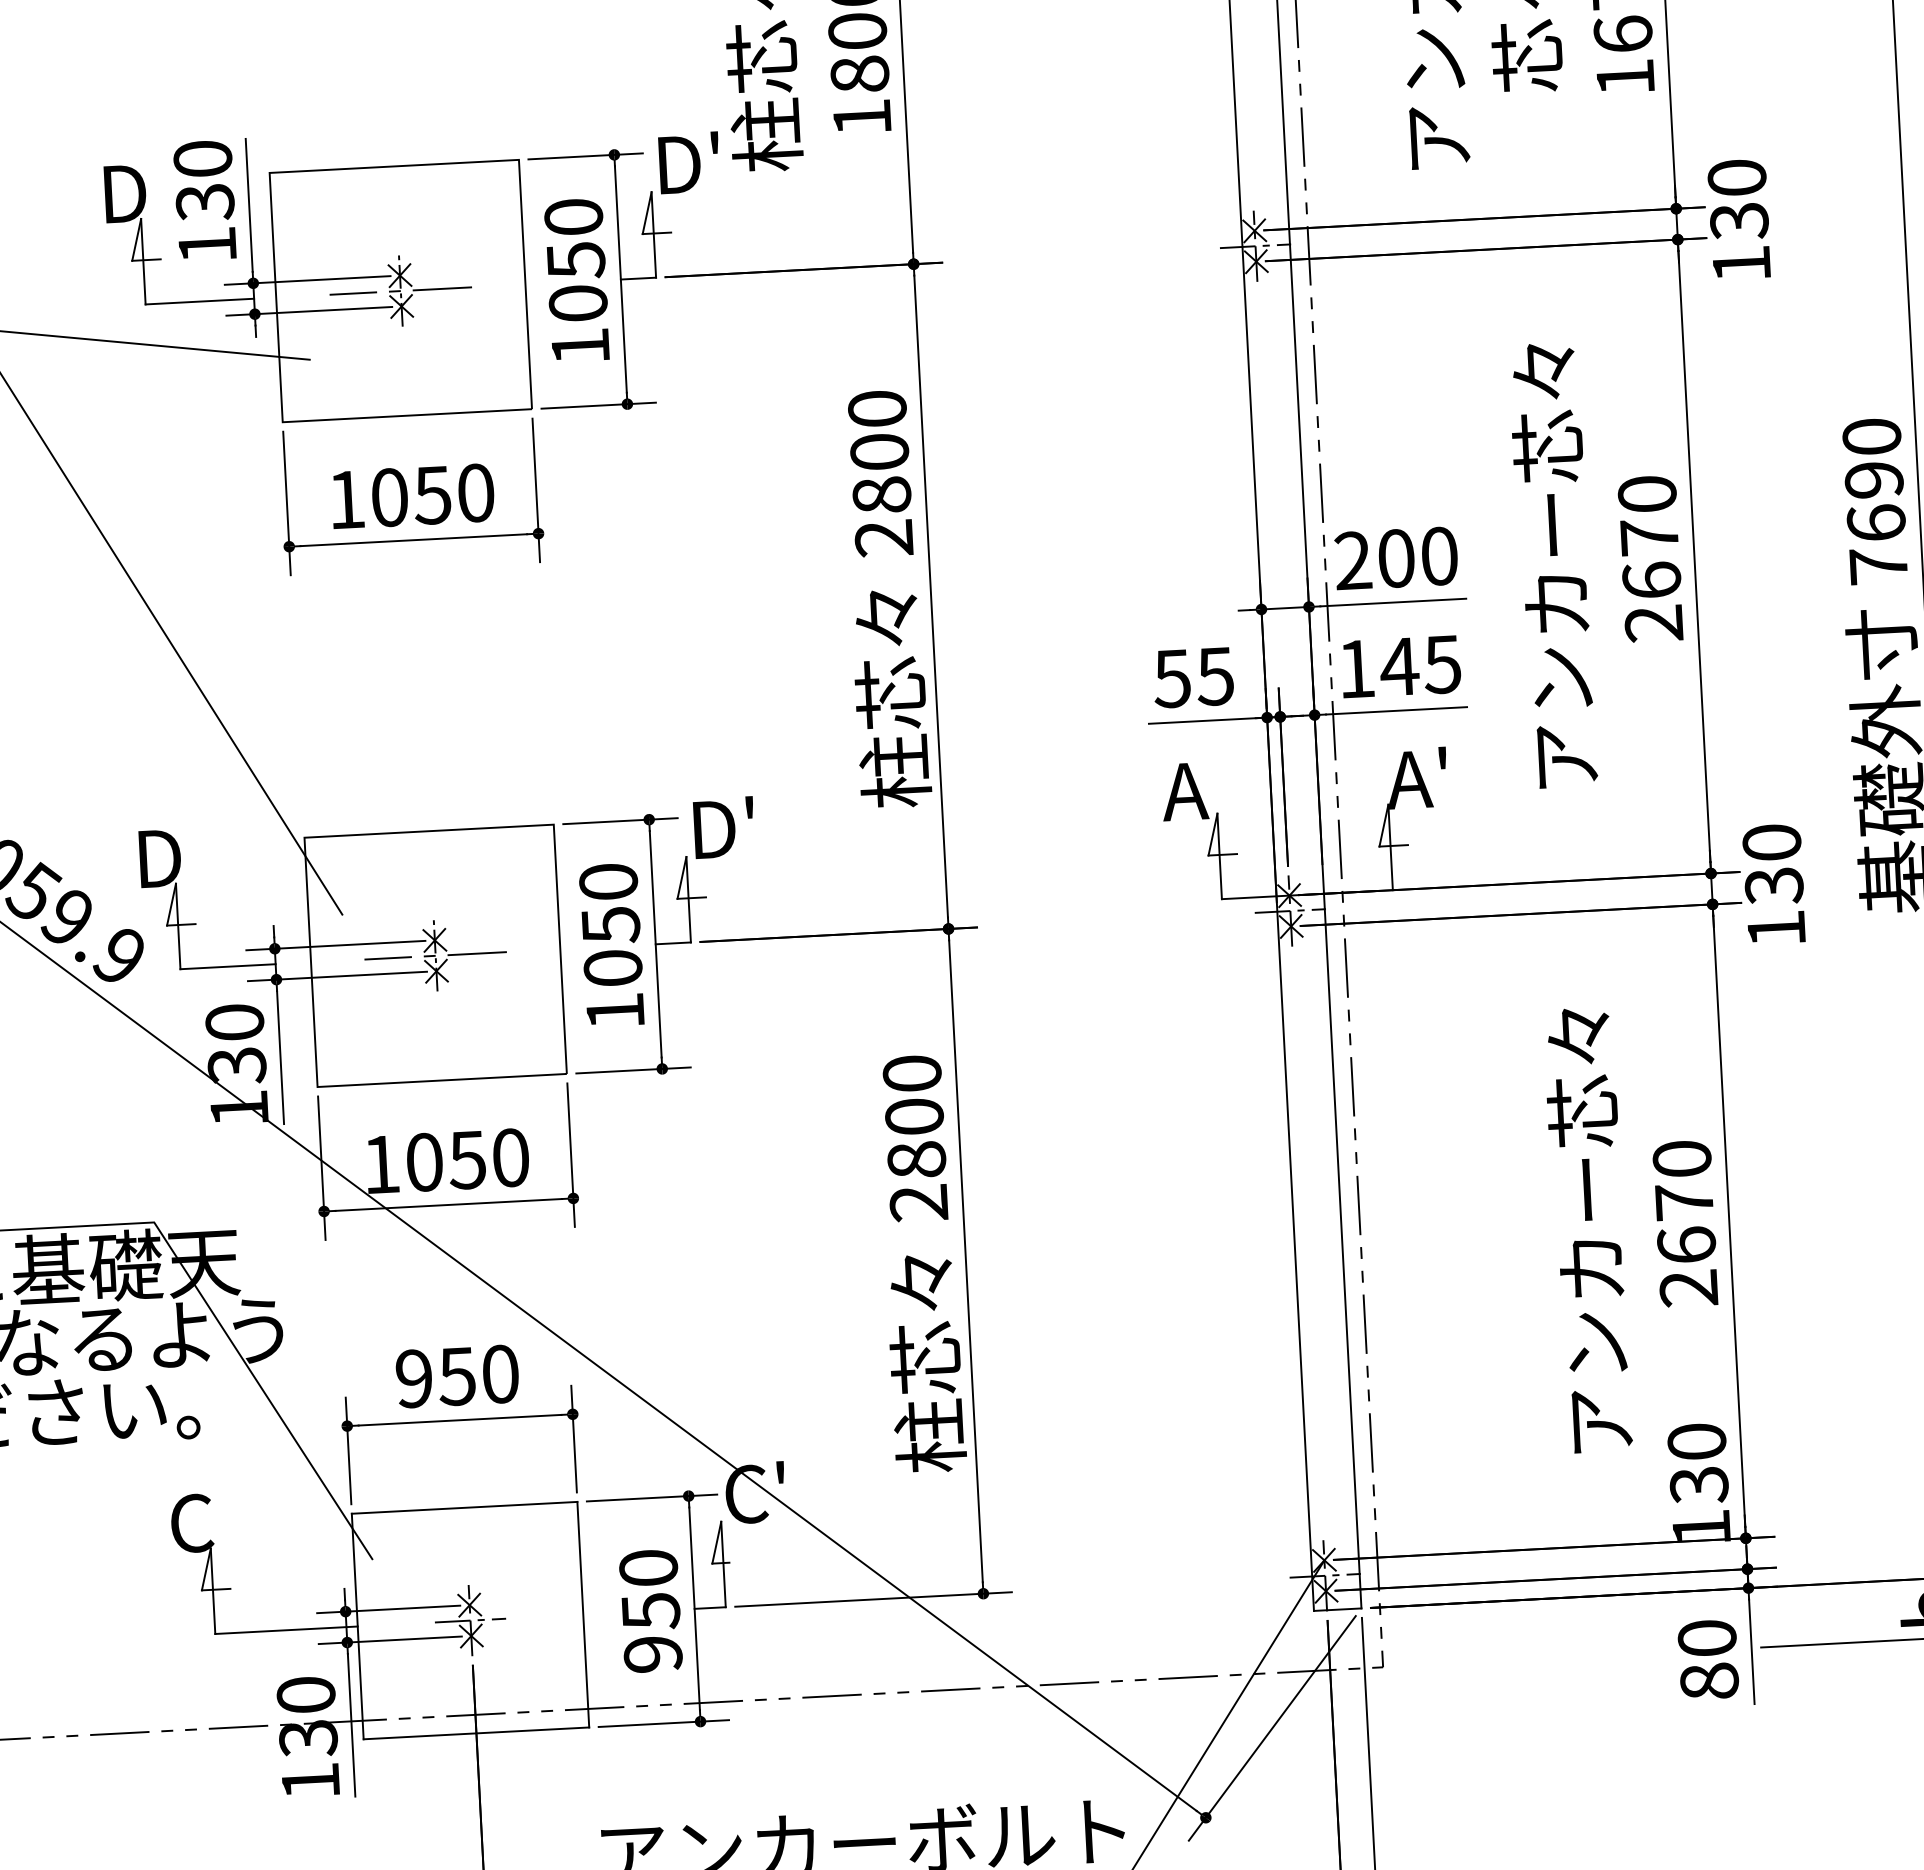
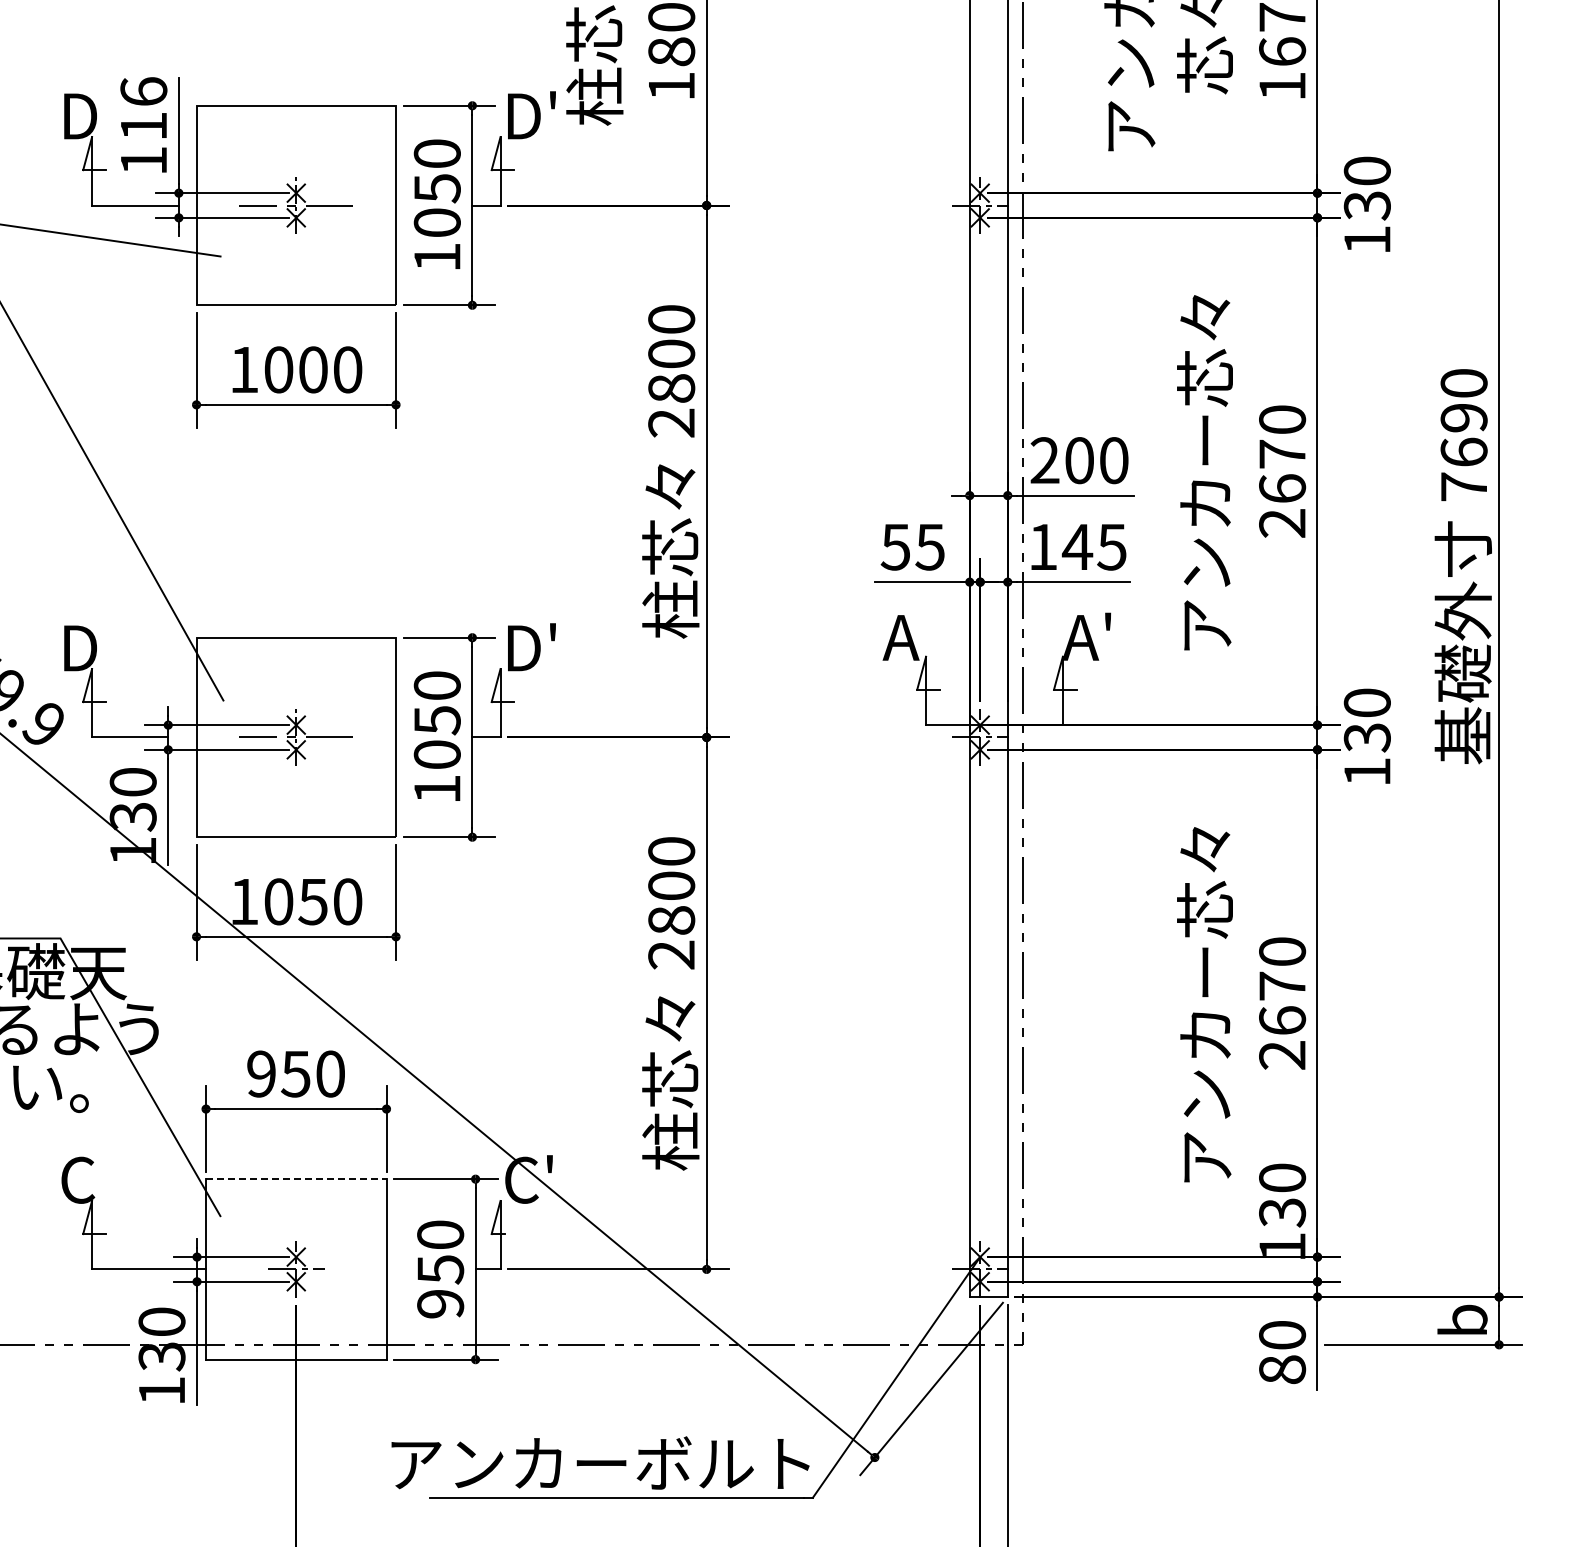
text: (203, 181) -> (143, 109), 130 -> 116
text: (431, 494) -> (312, 369), 1050 -> 1000
line: (464, 1508) -> (296, 1179), solid -> dashed

